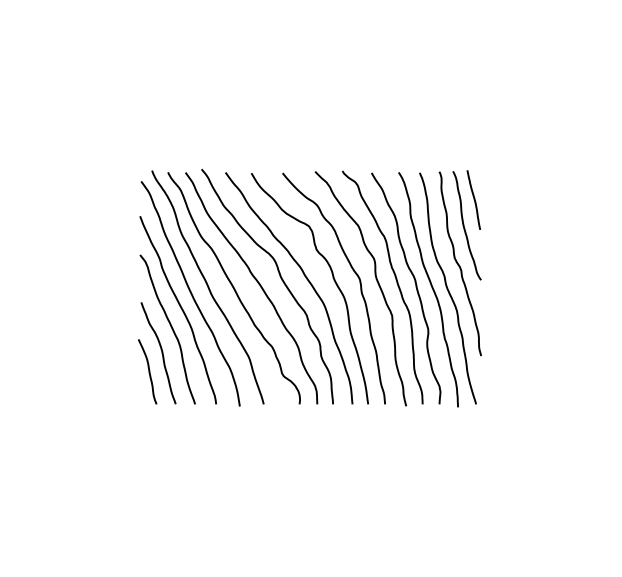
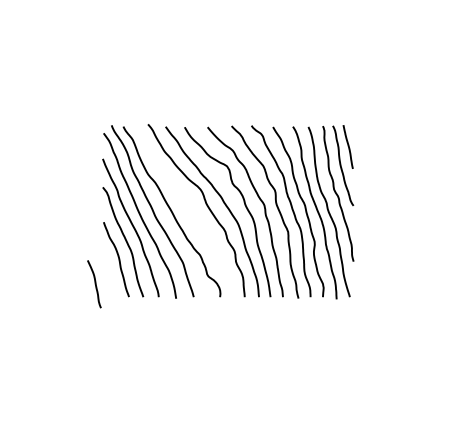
curve: (256, 282) -> (188, 207), removed
curve: (147, 372) -> (94, 284), moved

